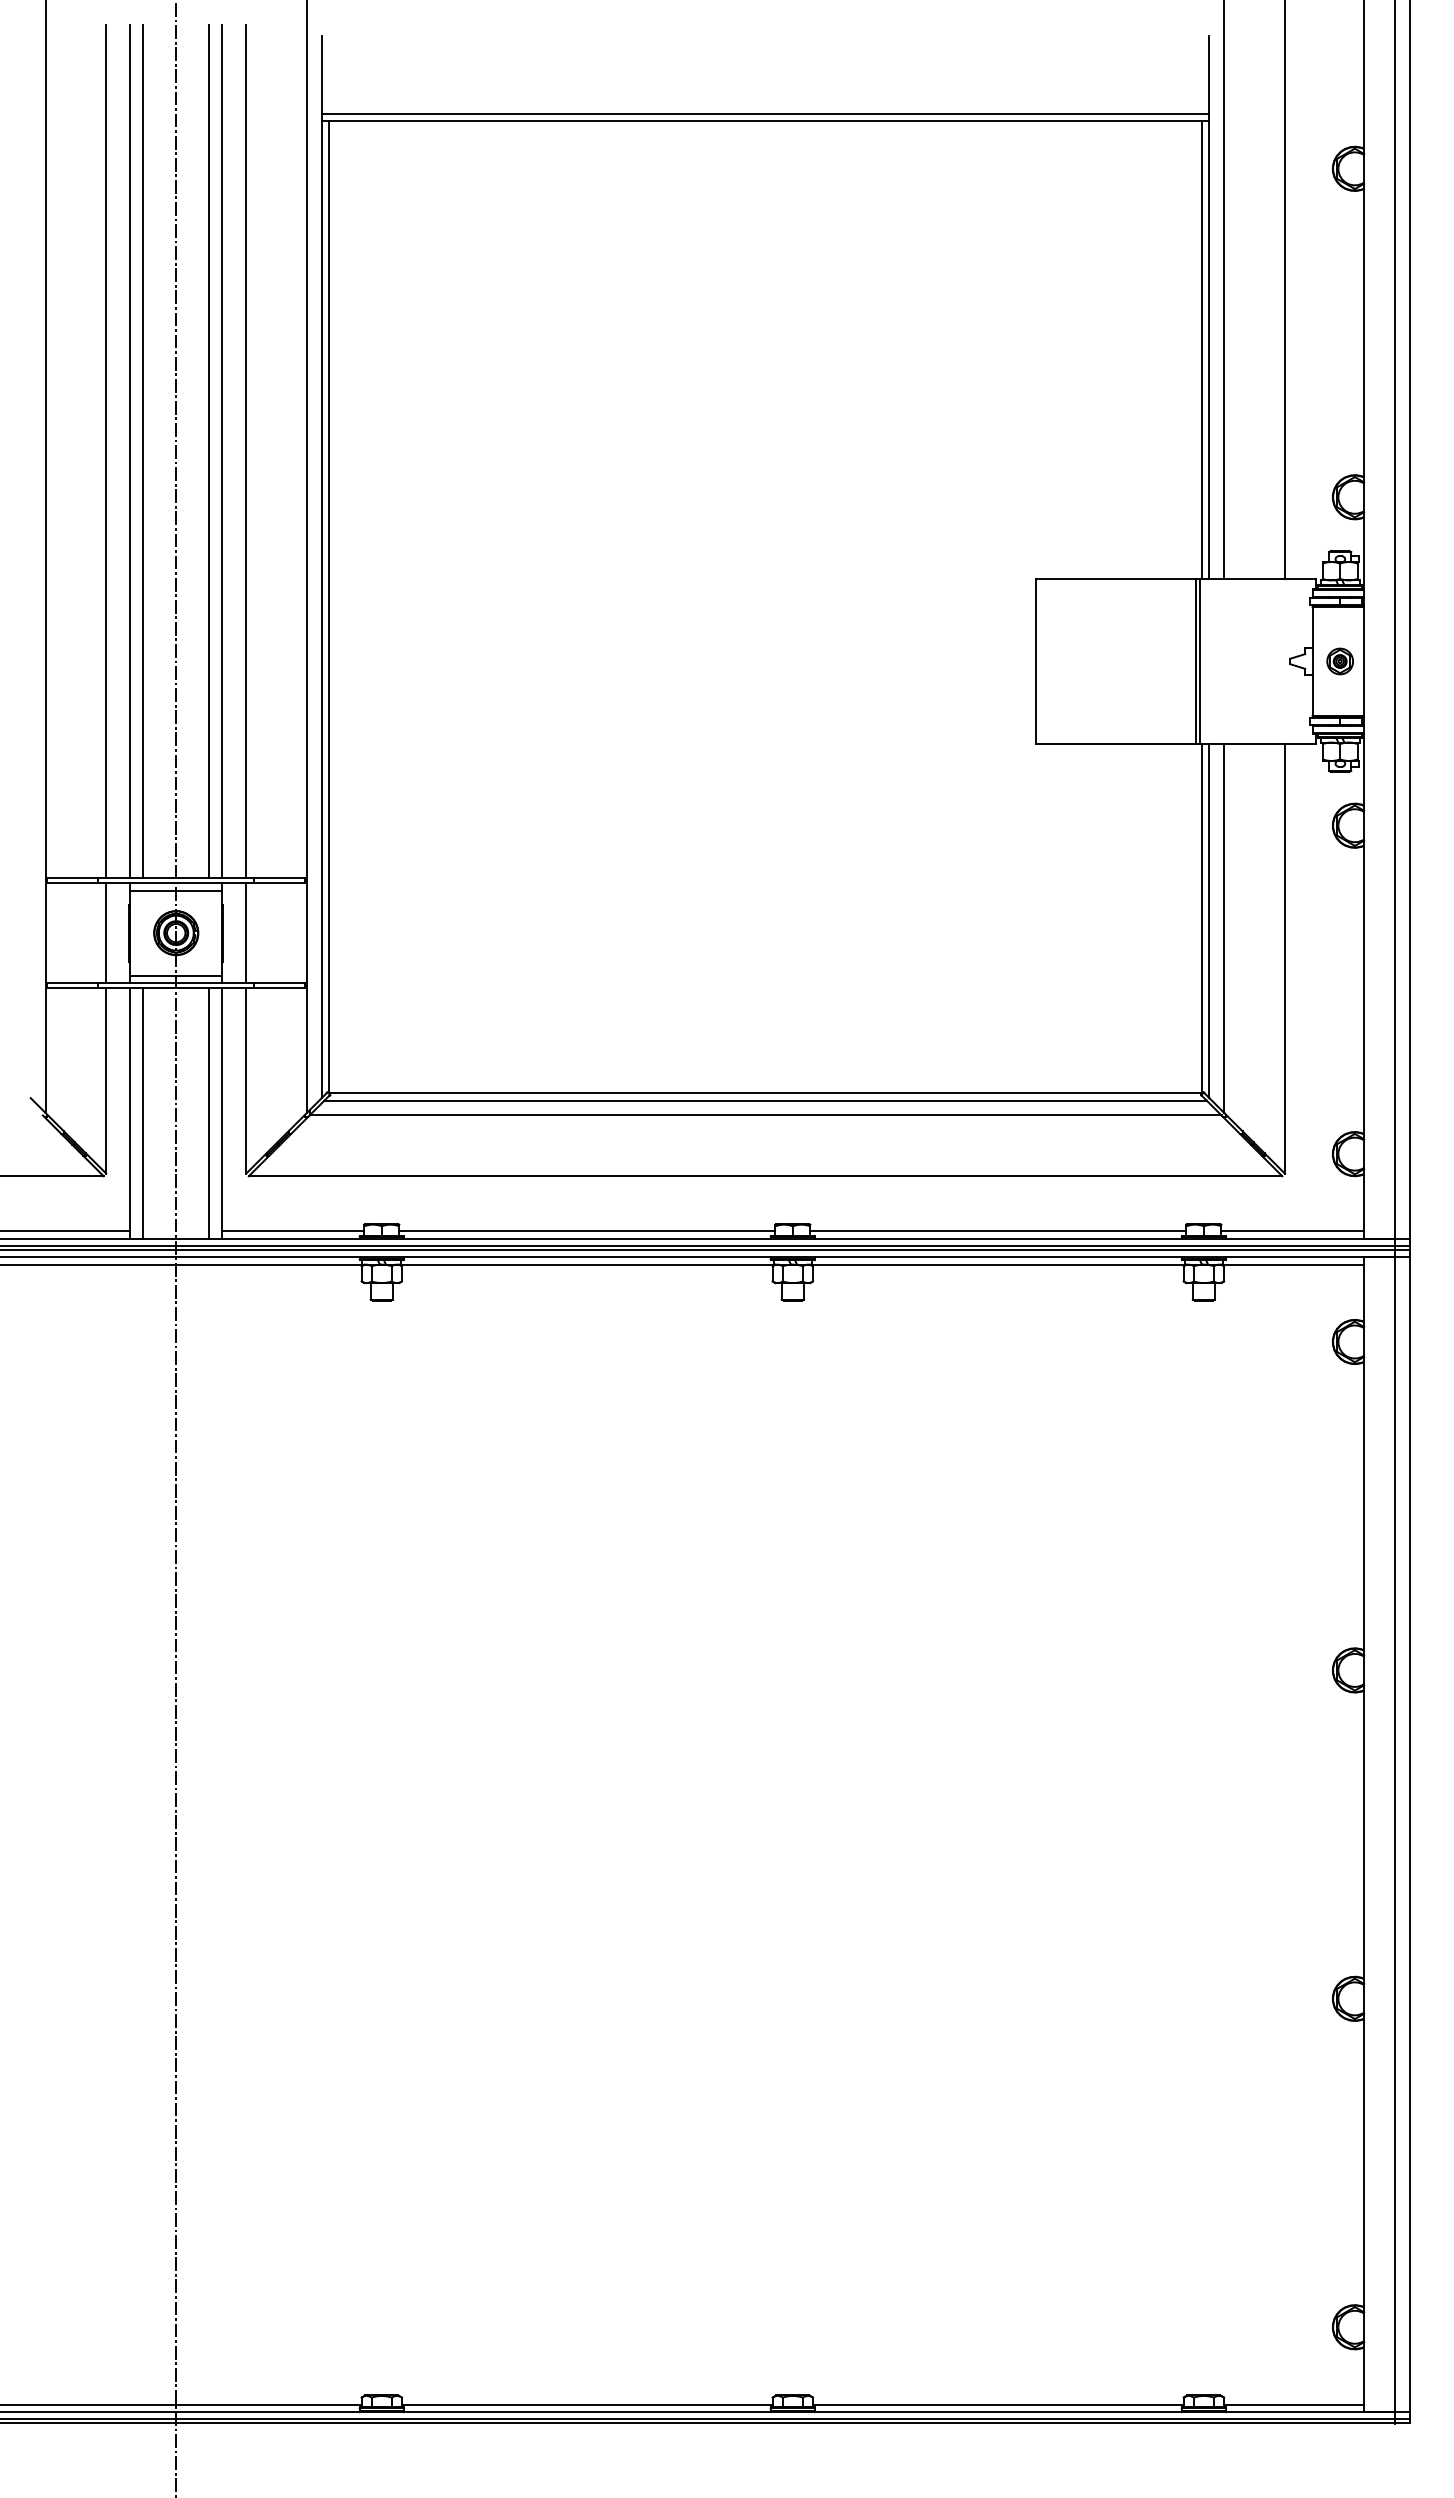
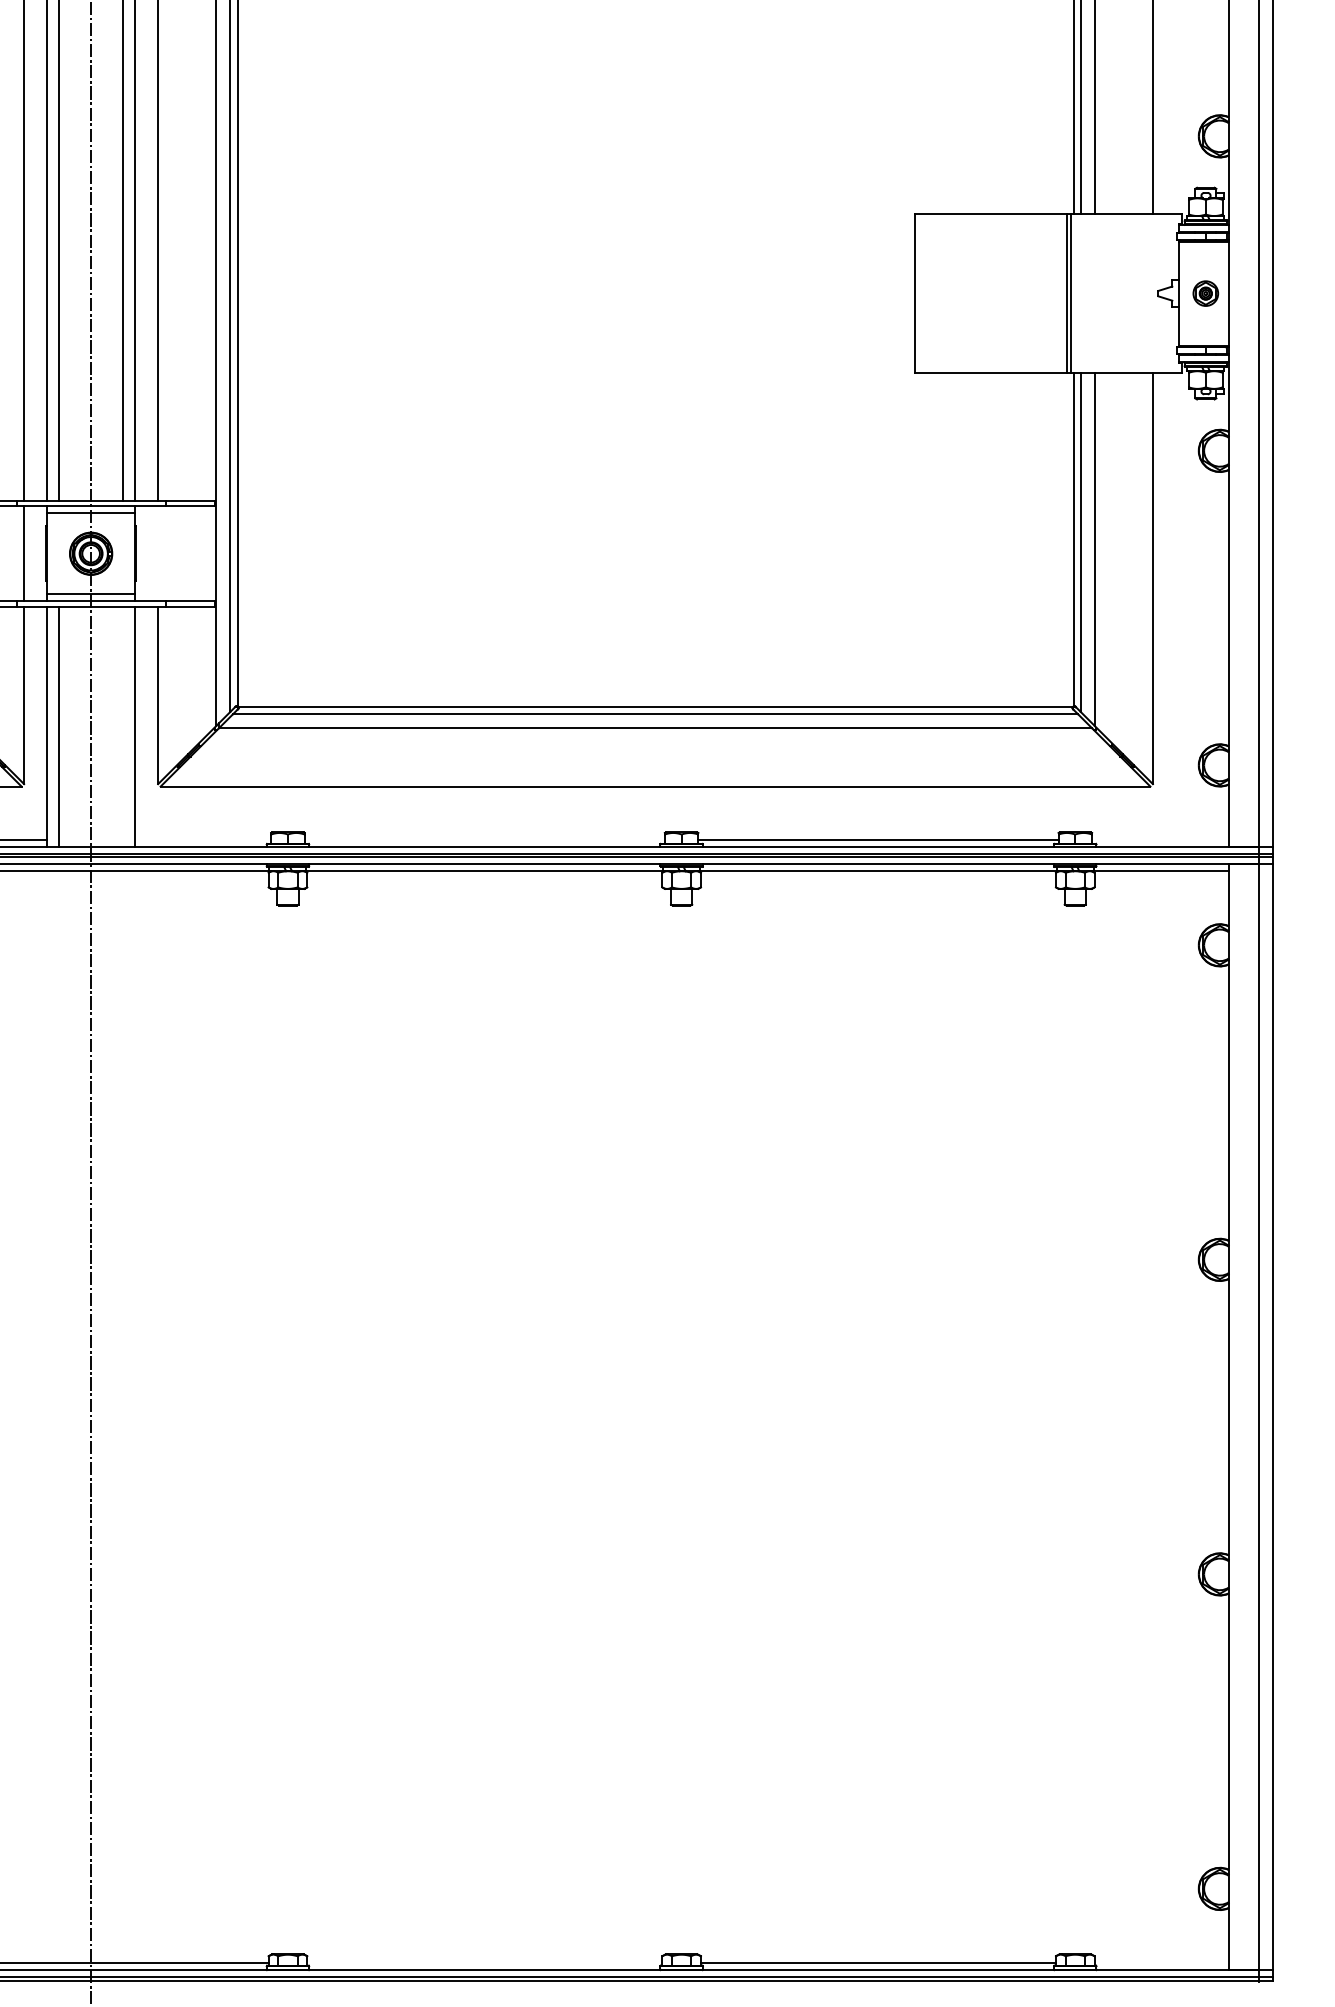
line: (246, 932) -> (158, 553), removed
line: (209, 1113) -> (122, 726), removed
line: (293, 1231) -> (203, 839), removed
line: (587, 1231) -> (484, 839), removed
line: (1292, 1231) -> (1160, 839), removed
line: (586, 2404) -> (484, 1962), removed
line: (1294, 2404) -> (1162, 1962), removed

